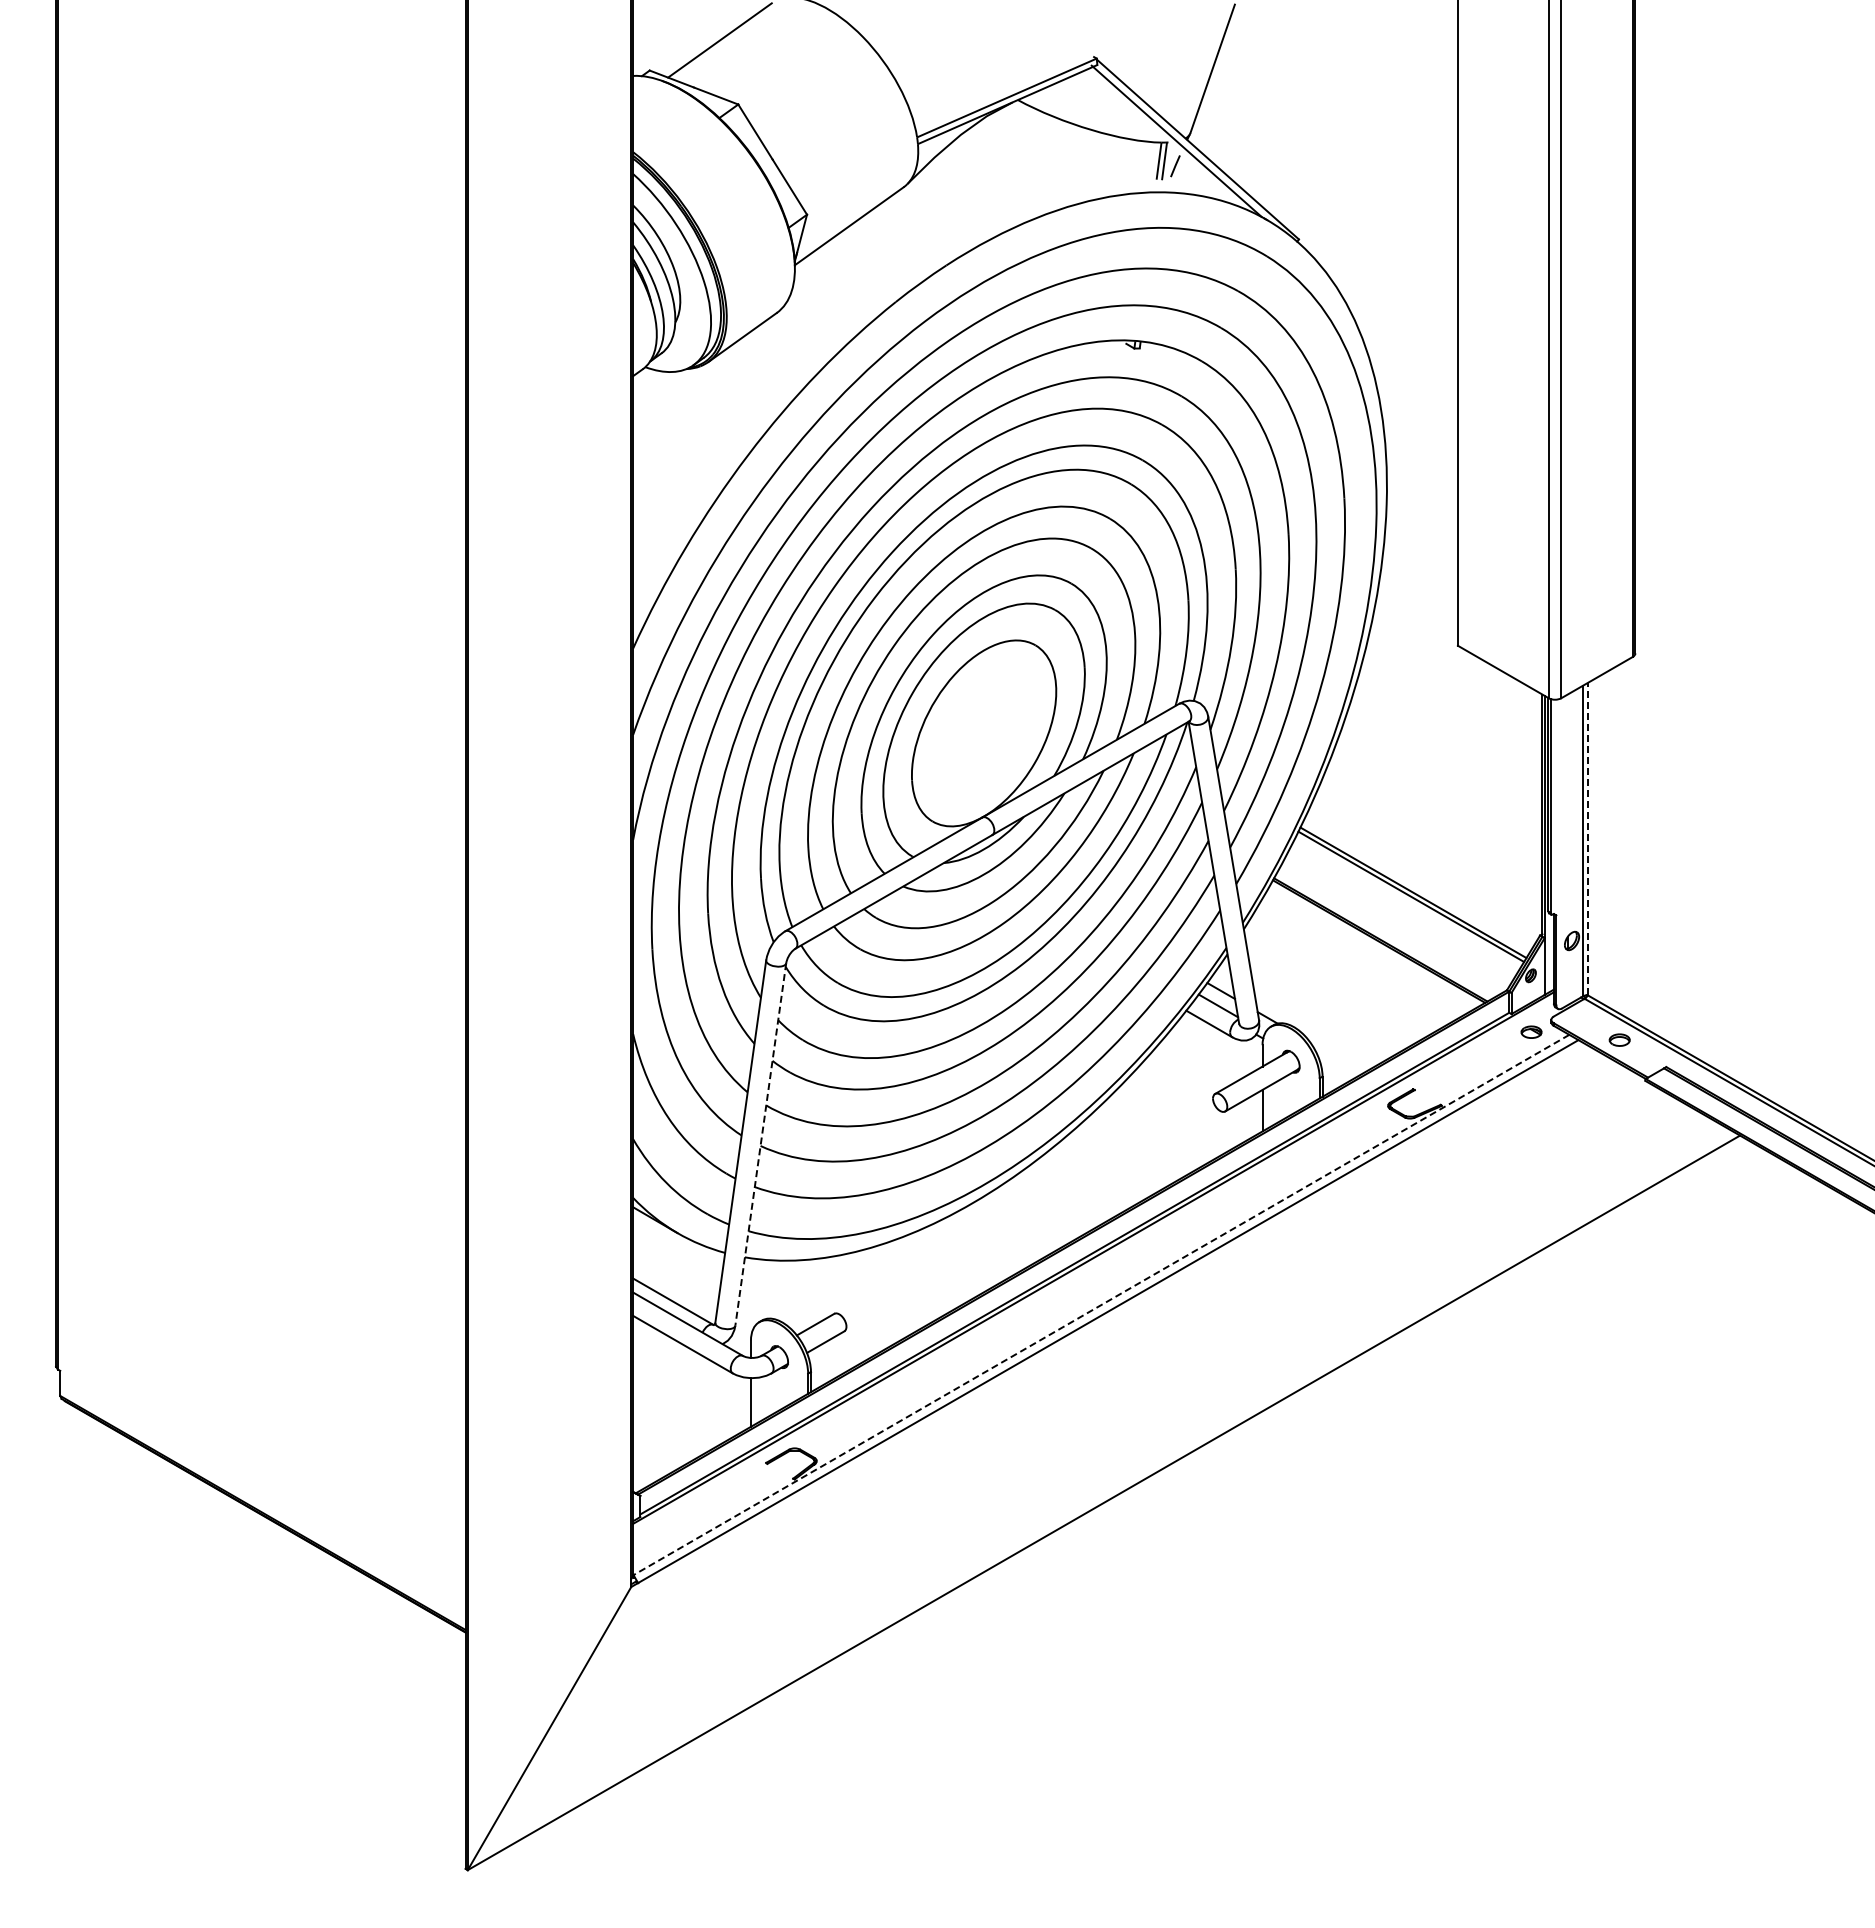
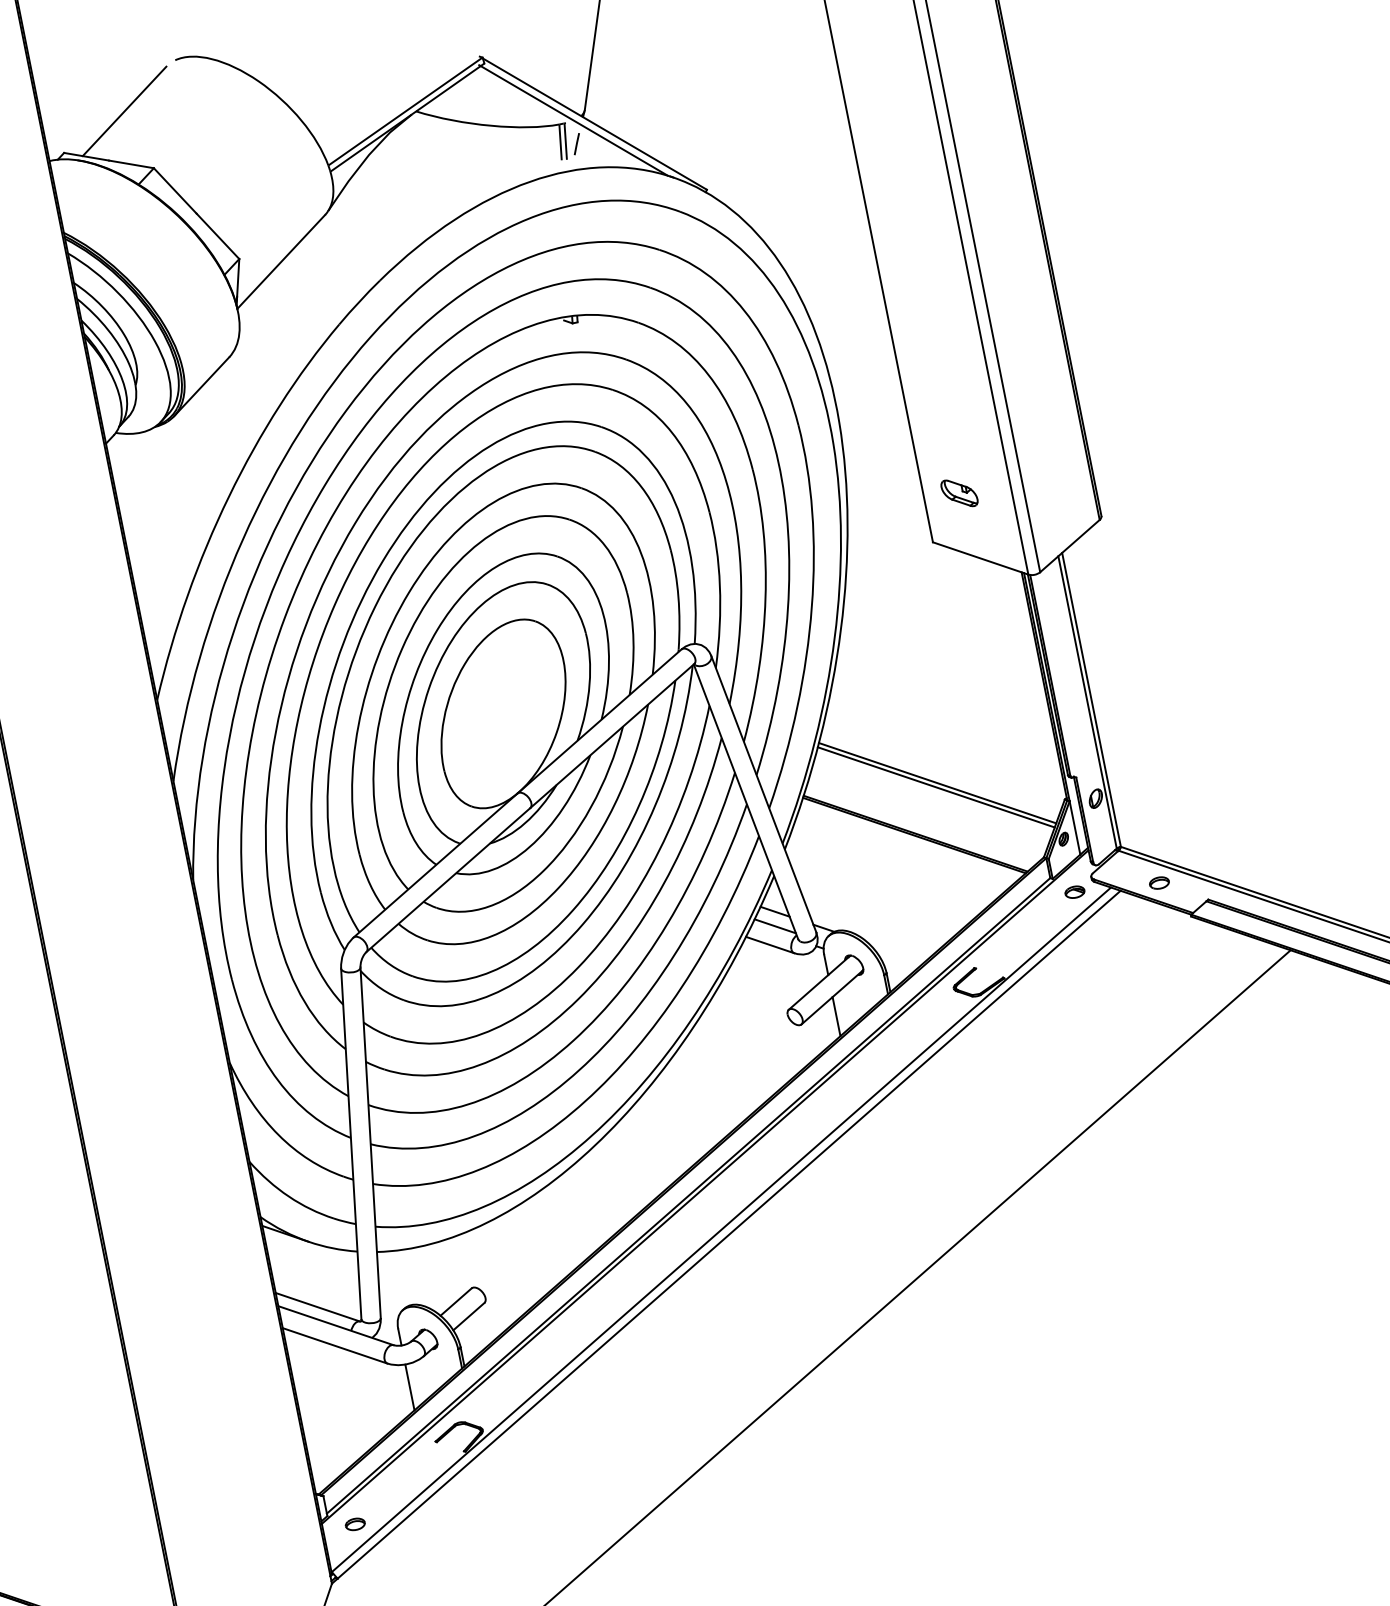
part: (1495, 601) -> (960, 493), added
line: (1587, 838) -> (1091, 699), dashed -> solid
line: (760, 1144) -> (370, 1142), dashed -> solid
line: (1101, 1305) -> (721, 1230), dashed -> solid
part: (667, 1530) -> (355, 1523), added

